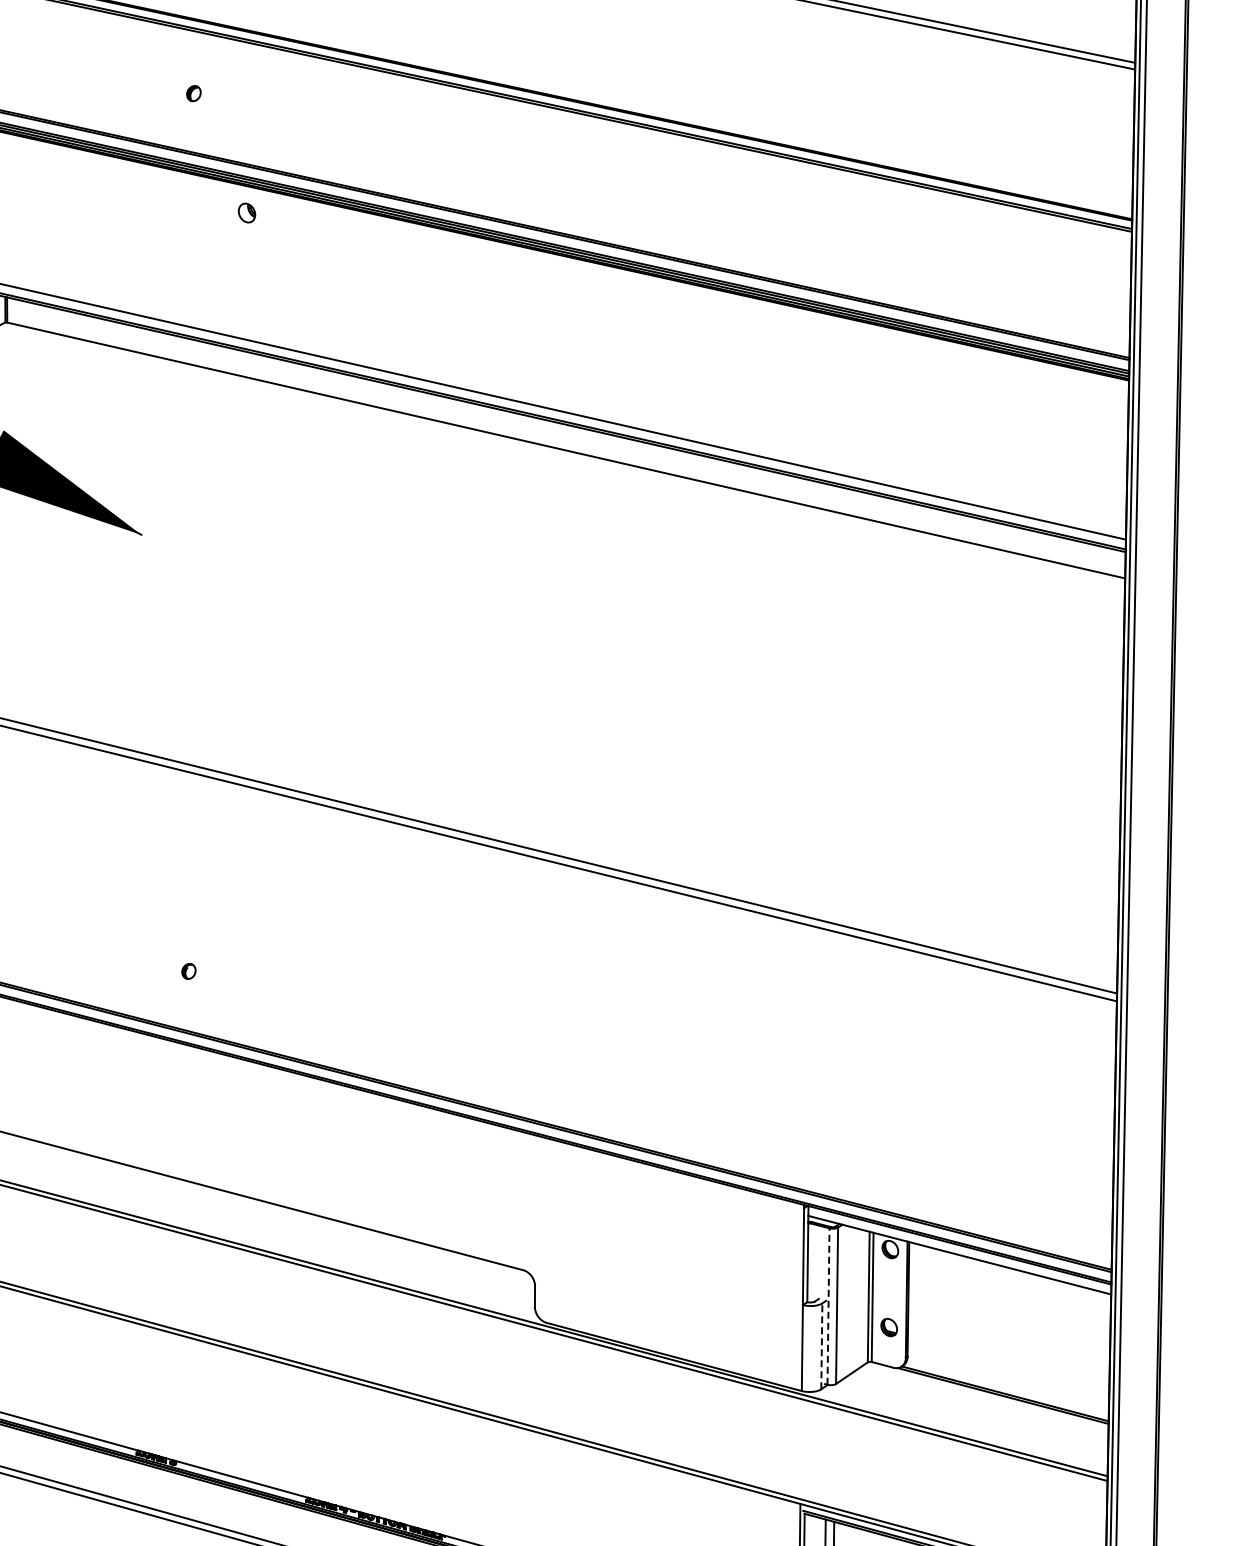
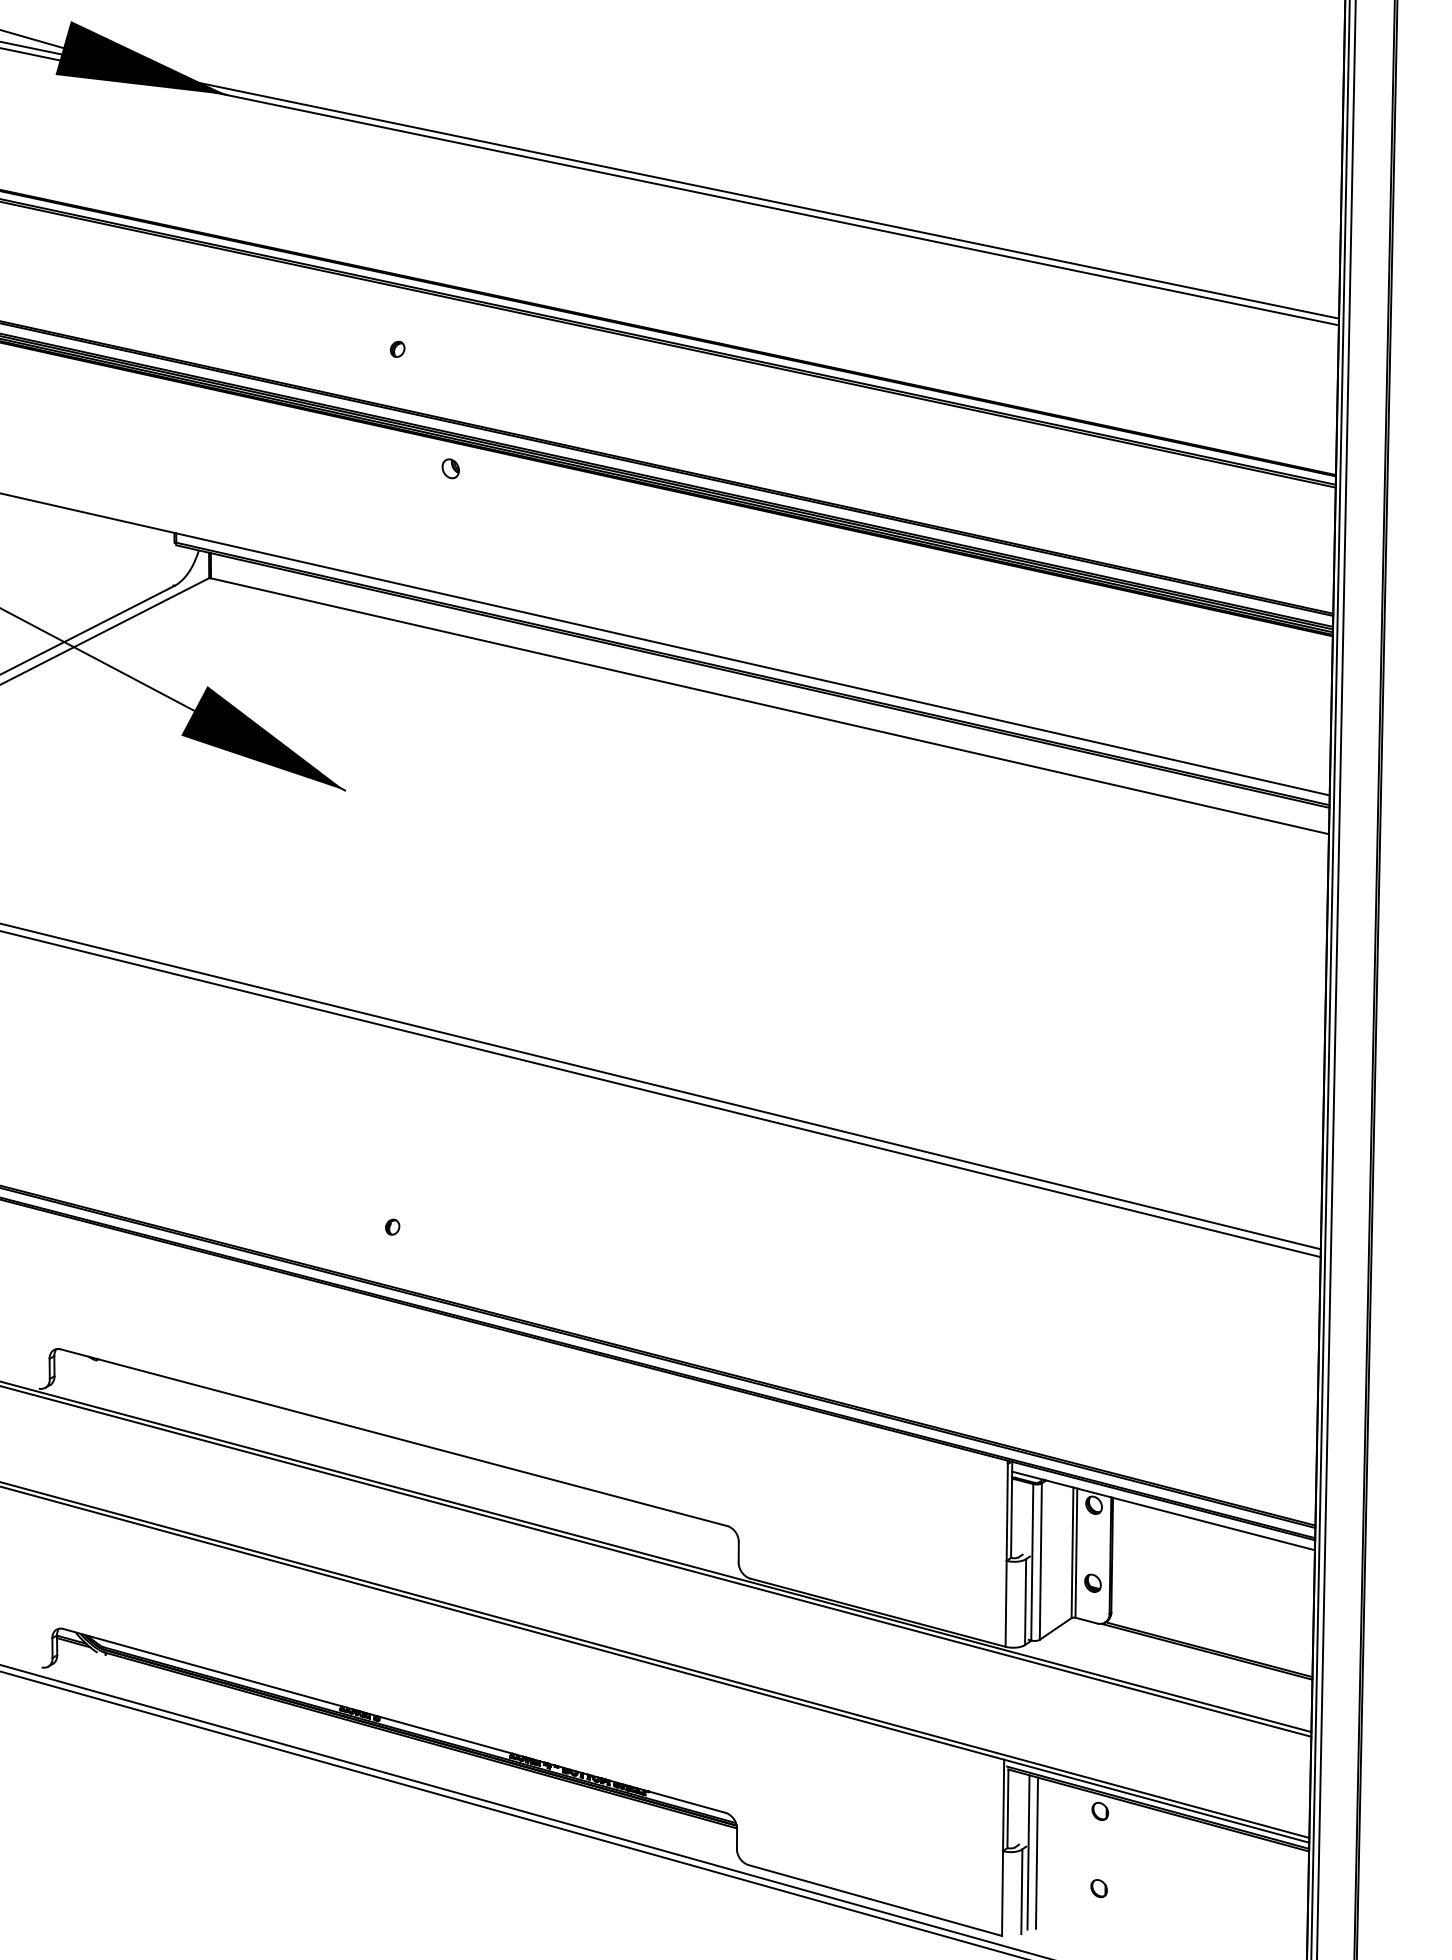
line: (828, 1305) -> (1032, 1561), dashed -> solid
line: (821, 1346) -> (1025, 1602), dashed -> solid

